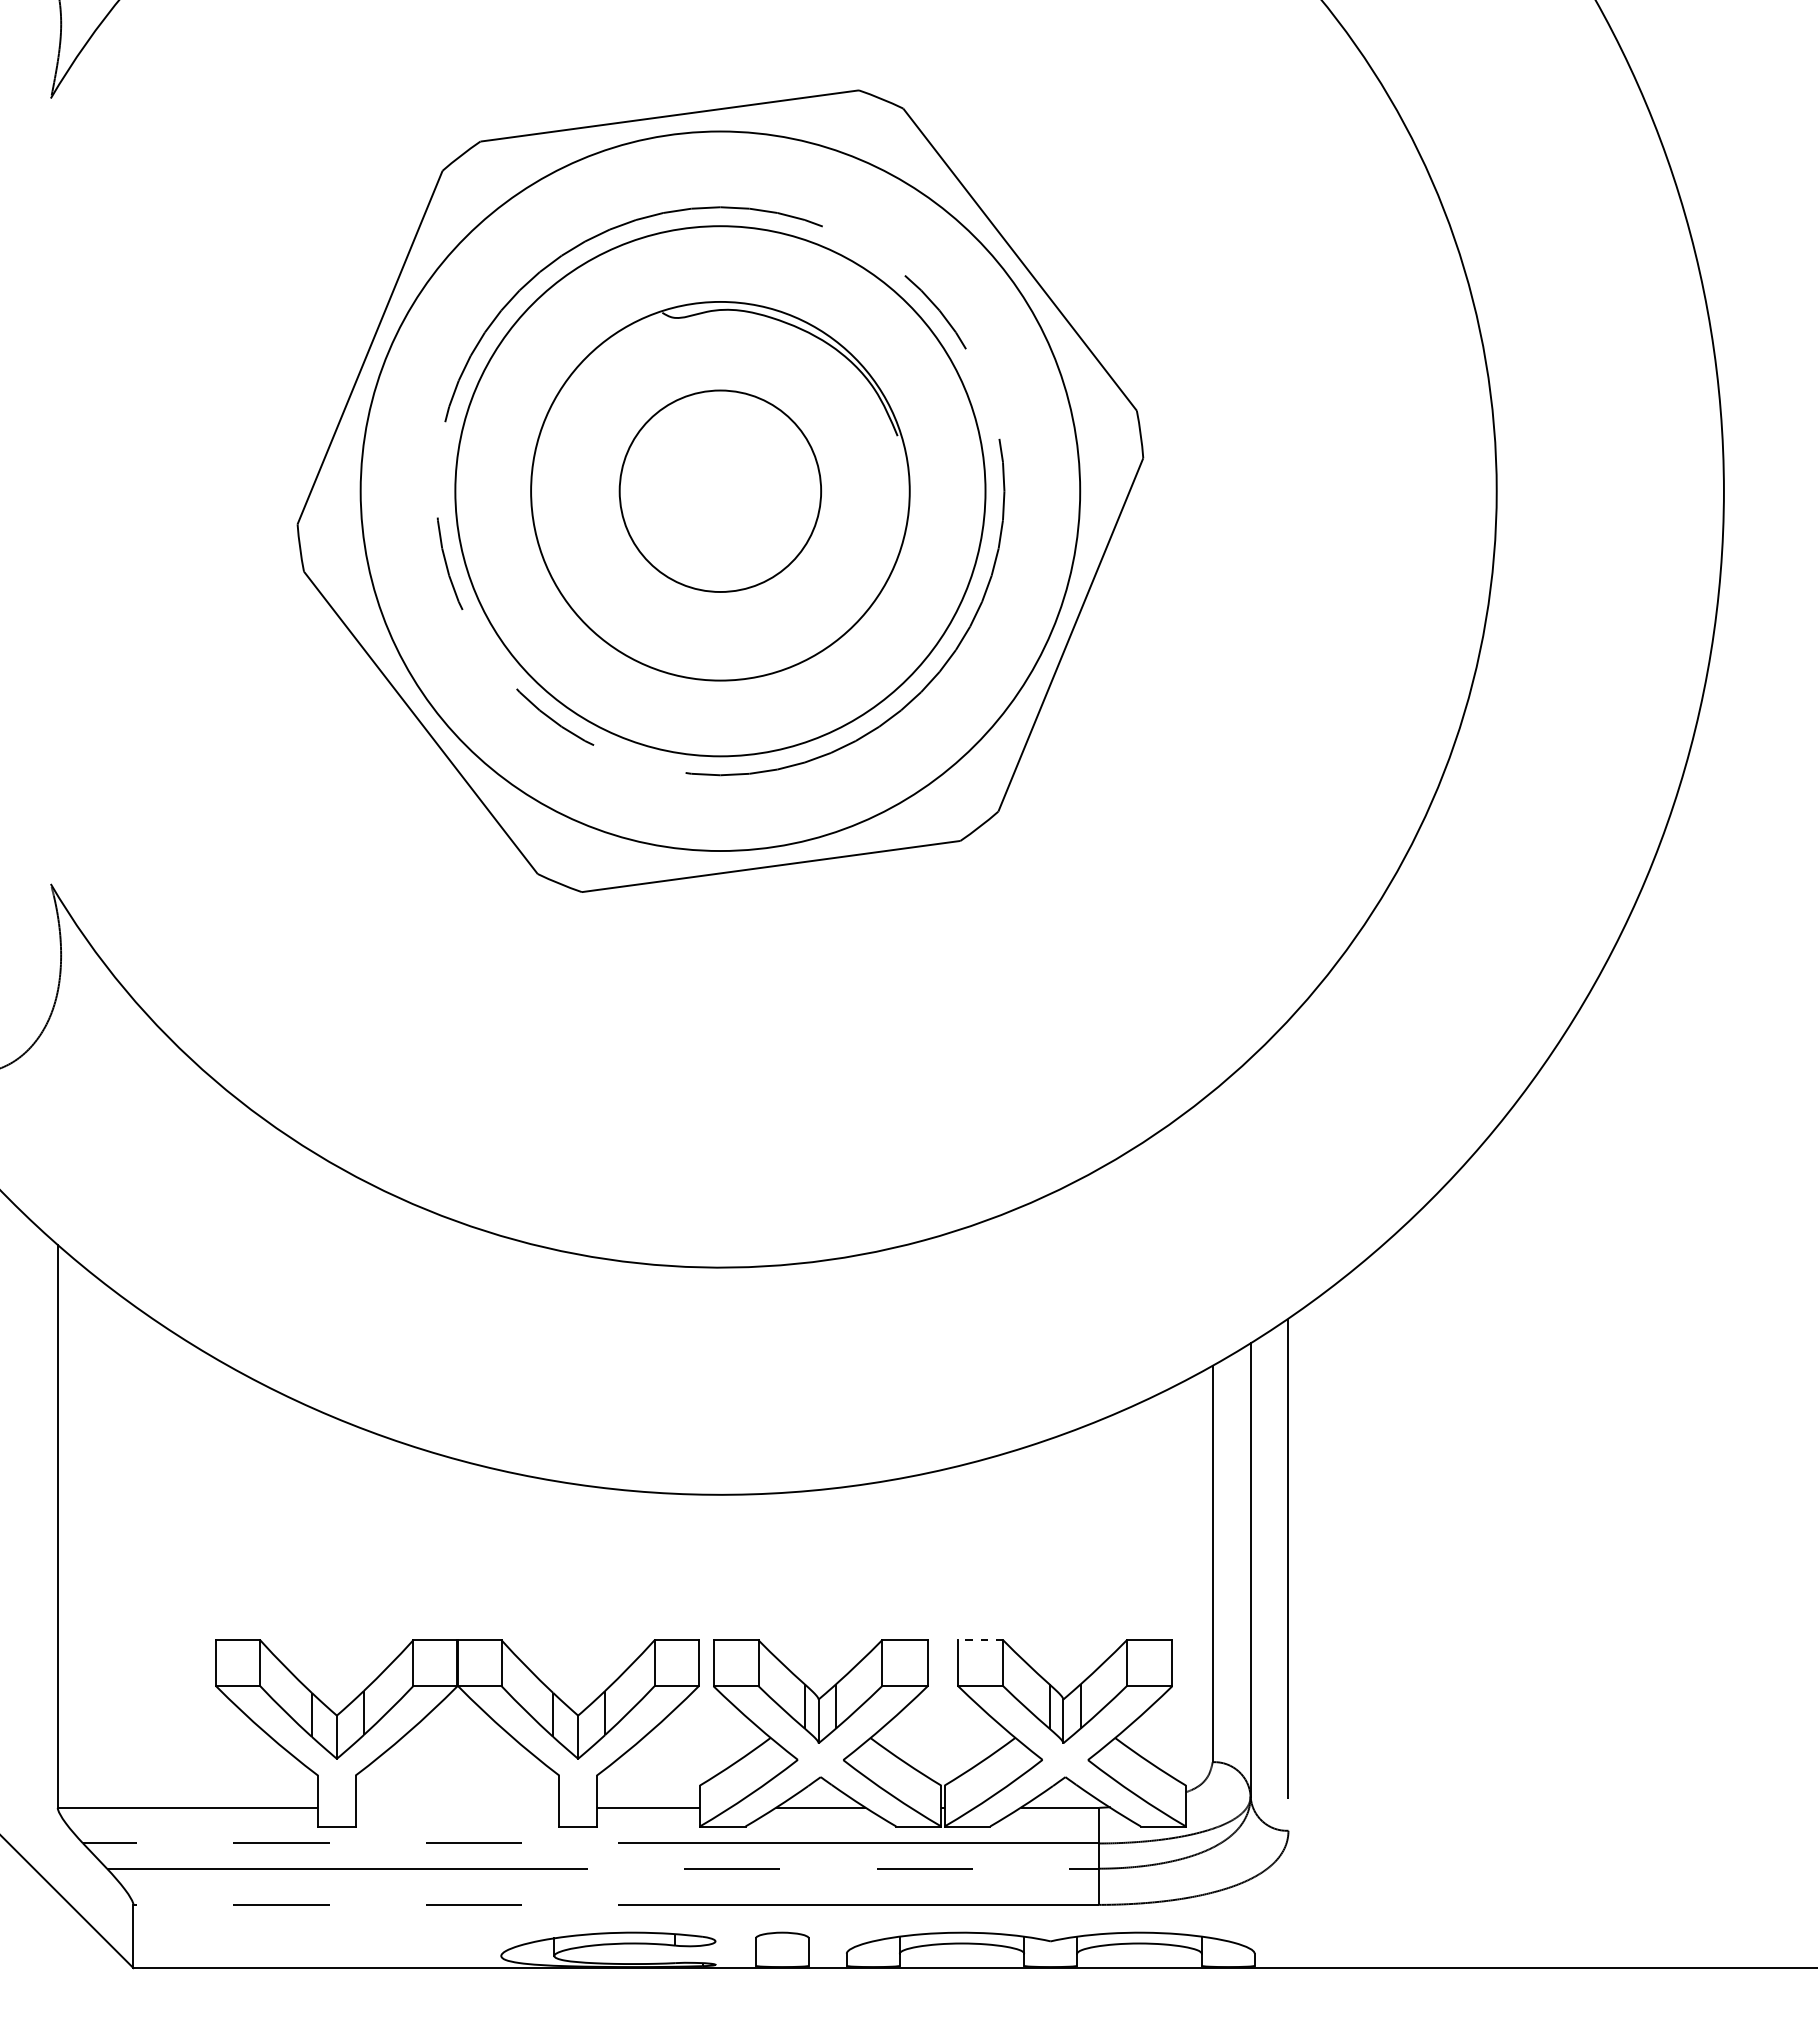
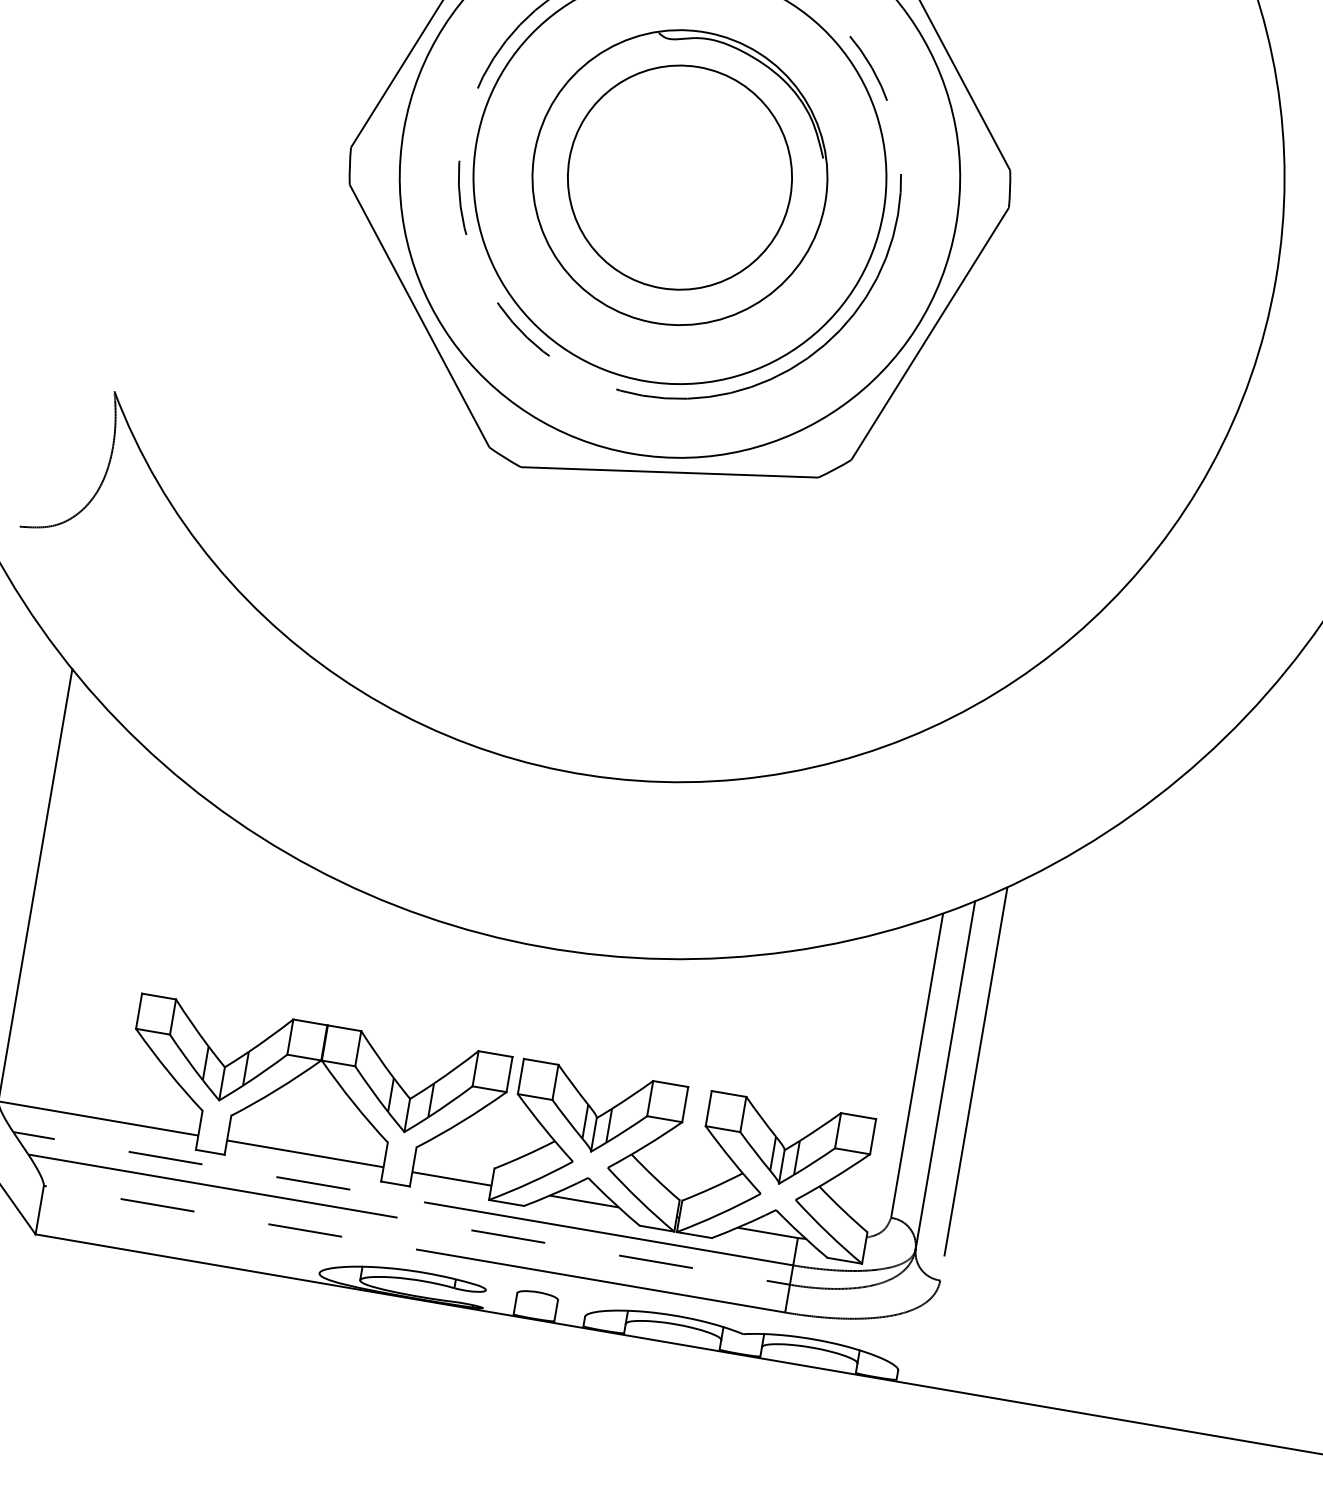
circle: (720, 491) -> (679, 177), size x1.43
line: (980, 1640) -> (728, 1094), dashed -> solid
line: (457, 1807) -> (305, 1153), added

